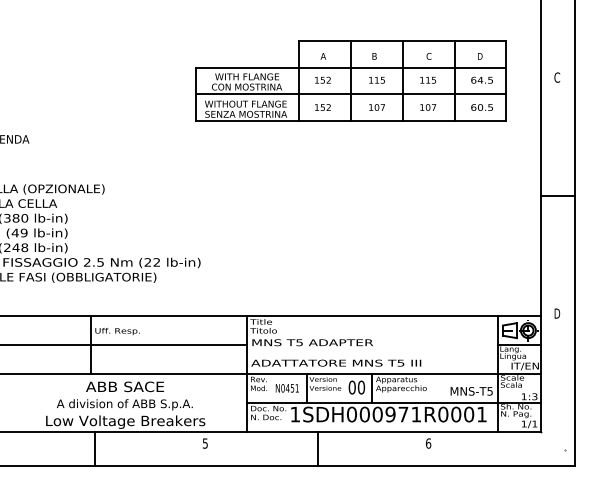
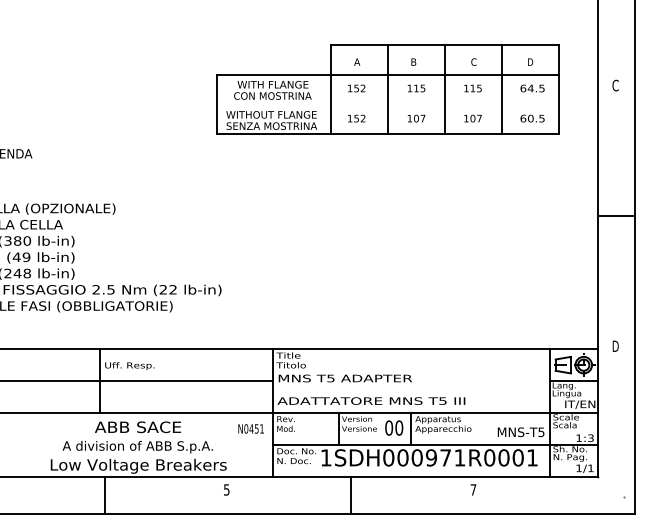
line: (351, 94) -> (388, 104), removed
text: (286, 388) -> (250, 429), moved
text: (428, 443) -> (473, 489), 6 -> 7

